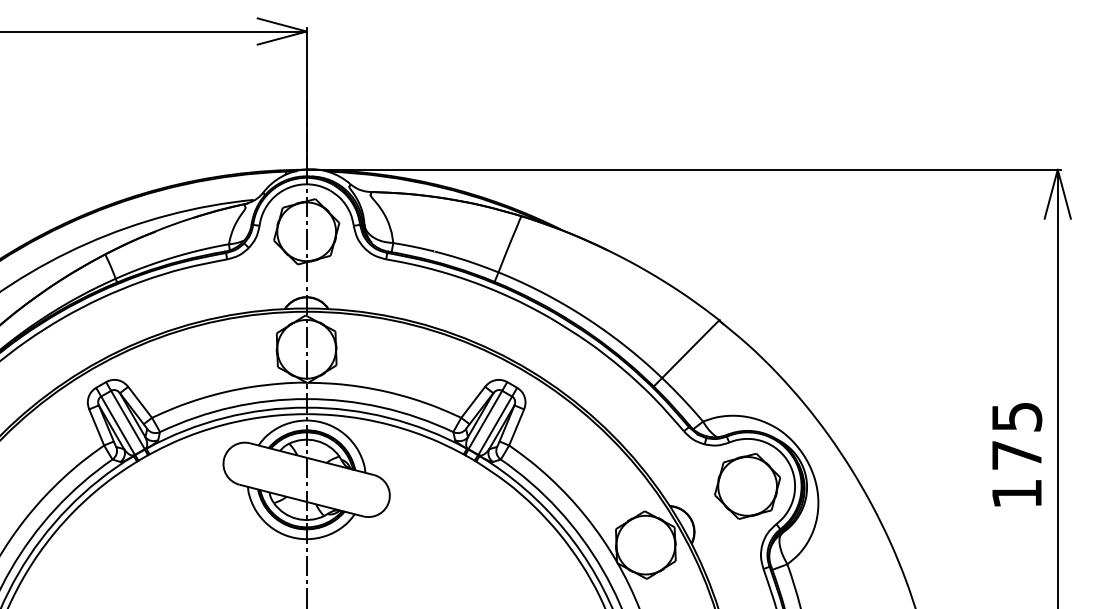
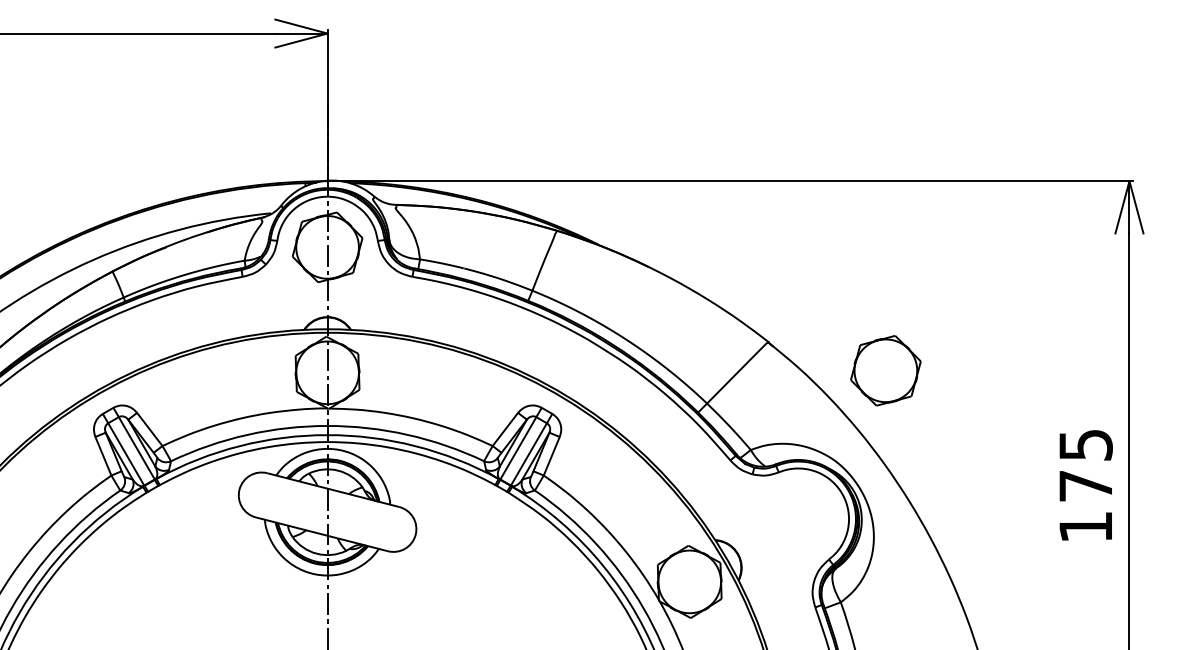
part: (747, 485) -> (885, 369), moved

